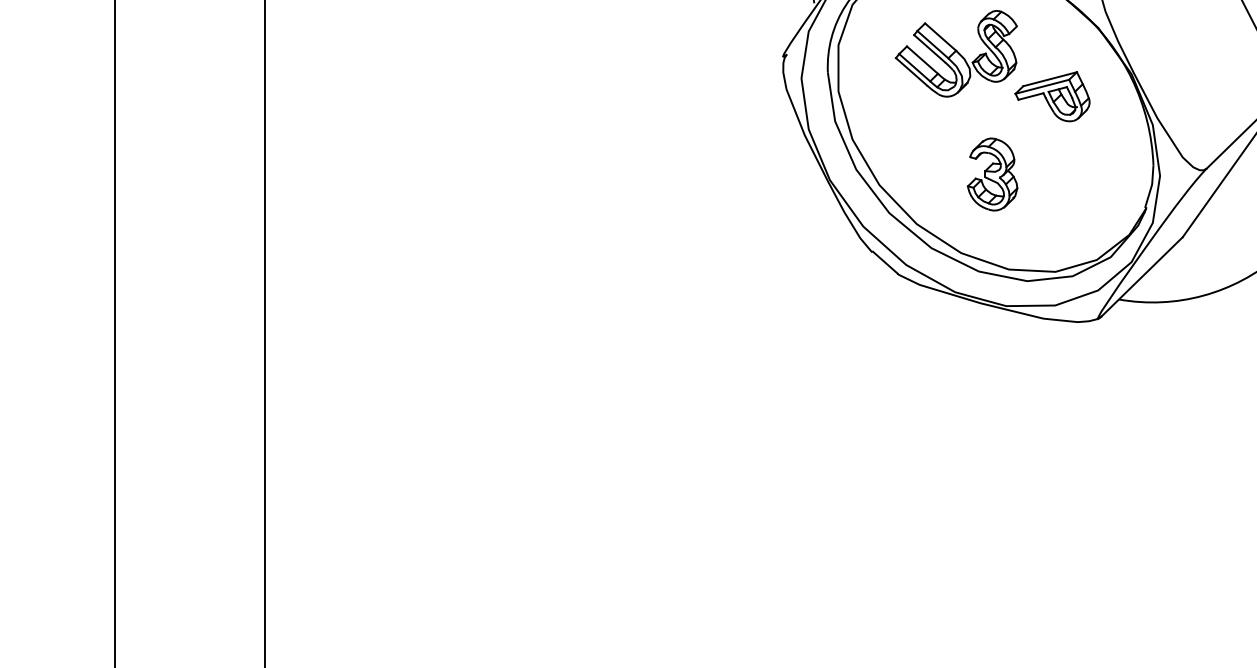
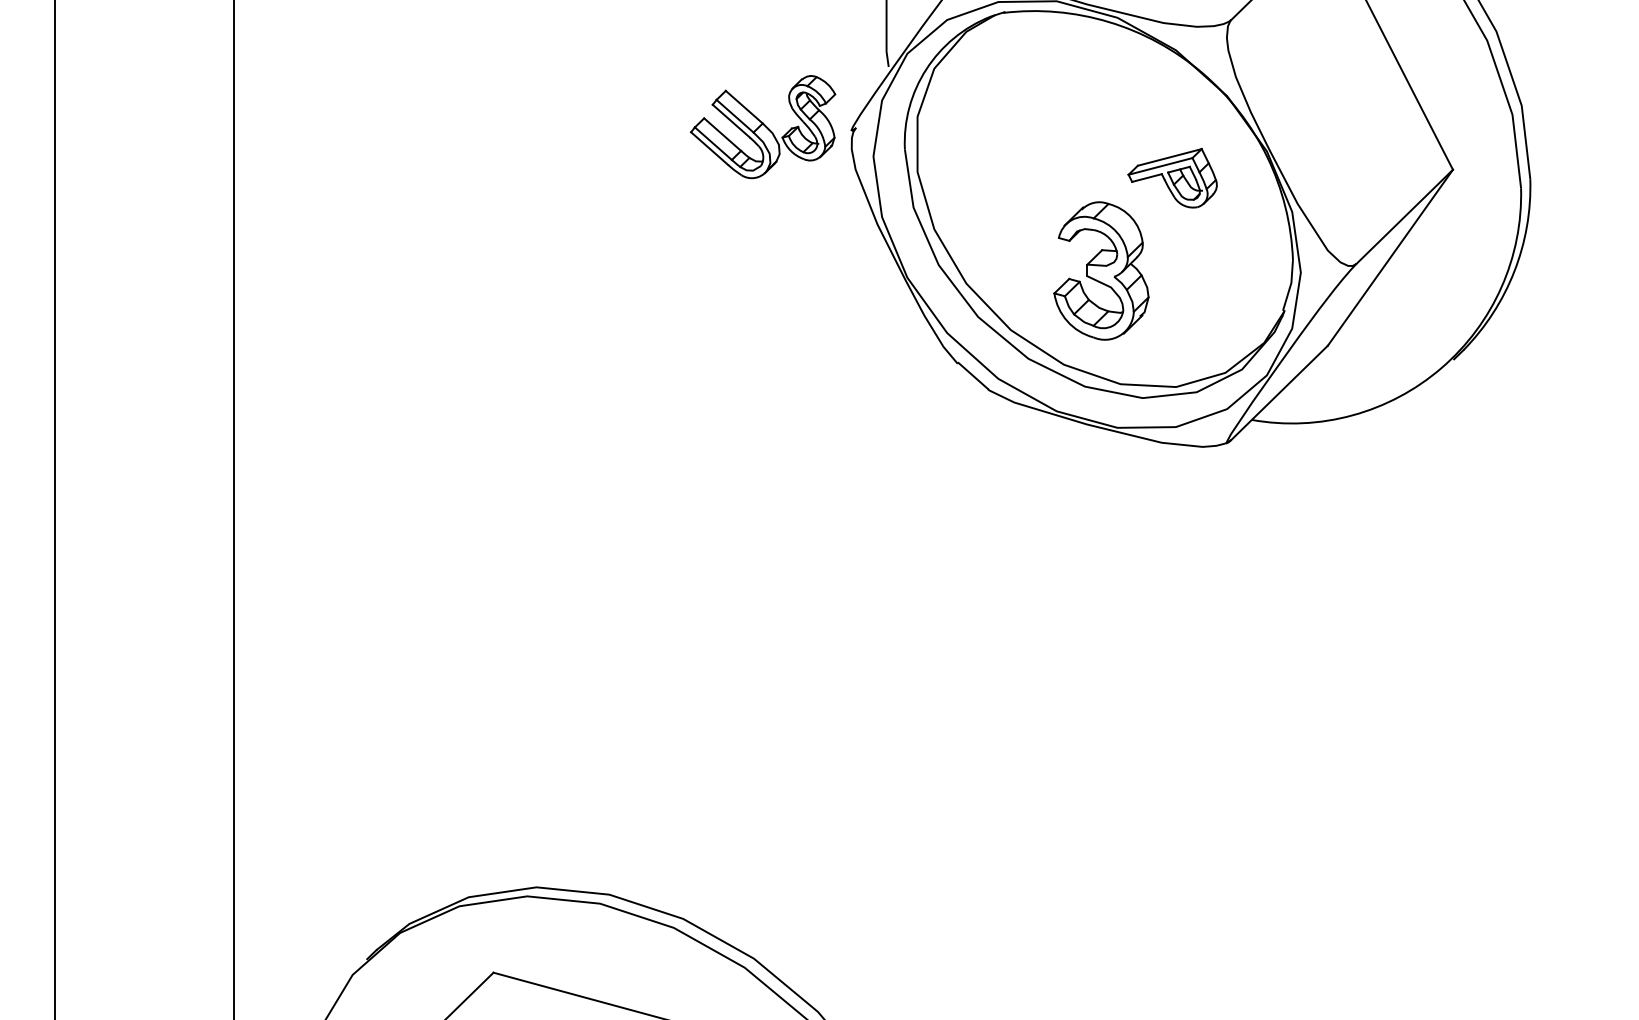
part: (956, 54) -> (763, 127), moved
part: (991, 174) -> (1100, 270), size x1.6

